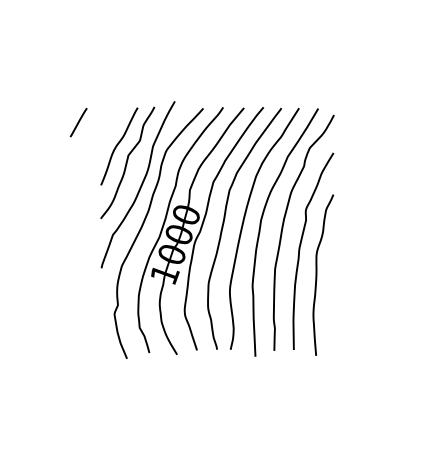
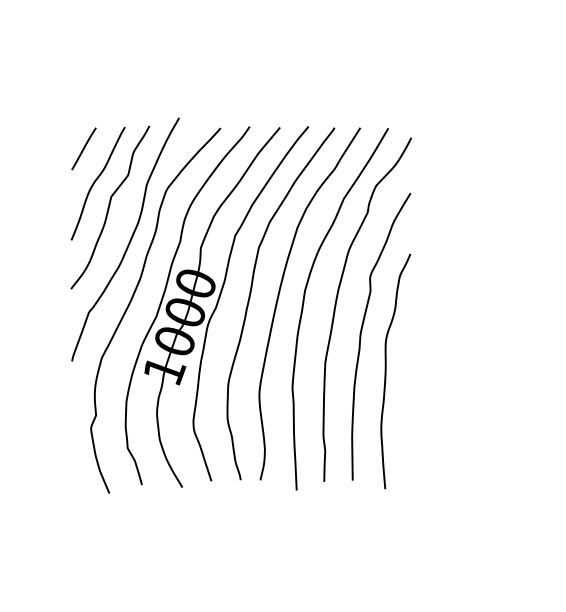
line: (78, 122) -> (83, 148), moved

